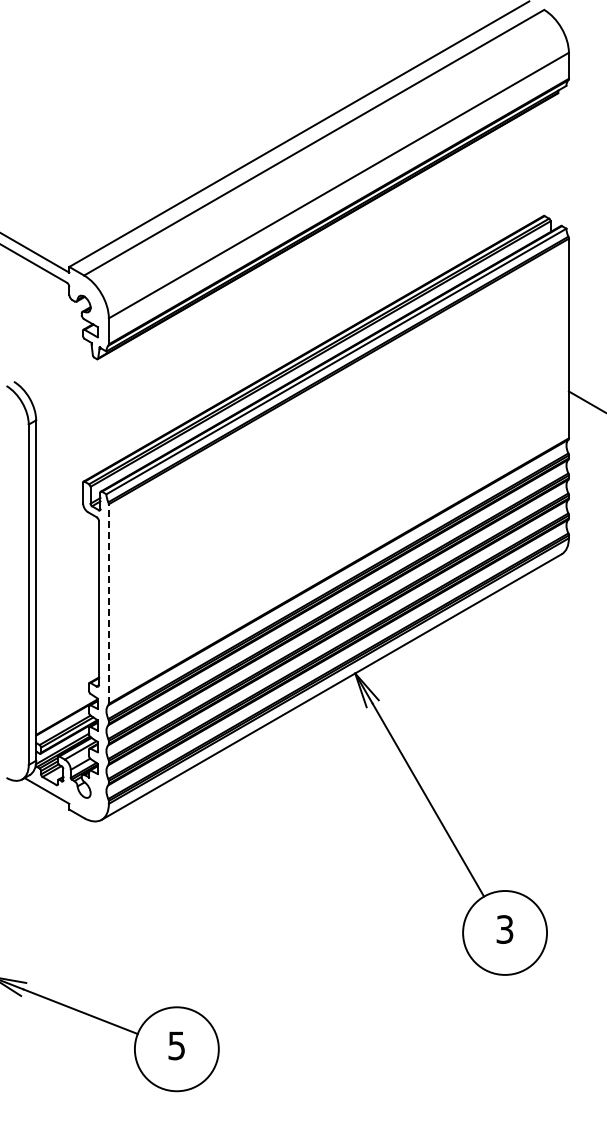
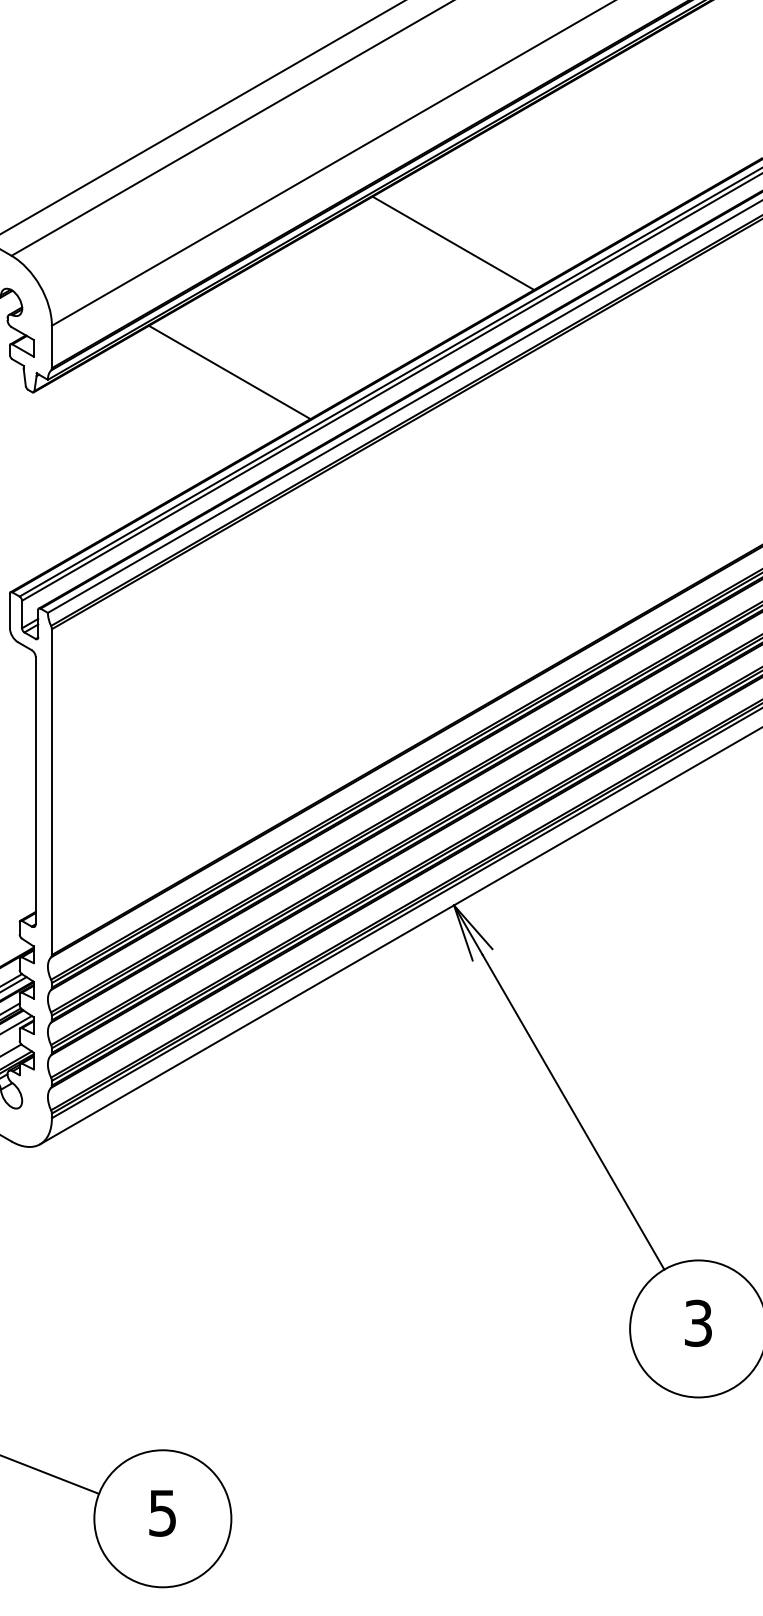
line: (354, 267) -> (452, 242), added
line: (217, 346) -> (229, 371), added
line: (108, 604) -> (51, 792), dashed -> solid

